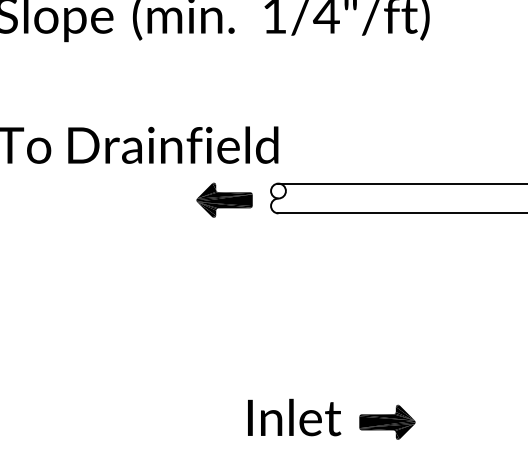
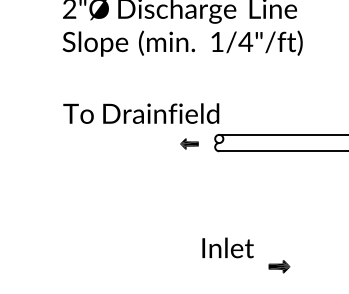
part: (224, 199) -> (189, 143), size x0.6
text: (293, 416) -> (227, 247), moved
part: (387, 422) -> (279, 266), size x0.7

